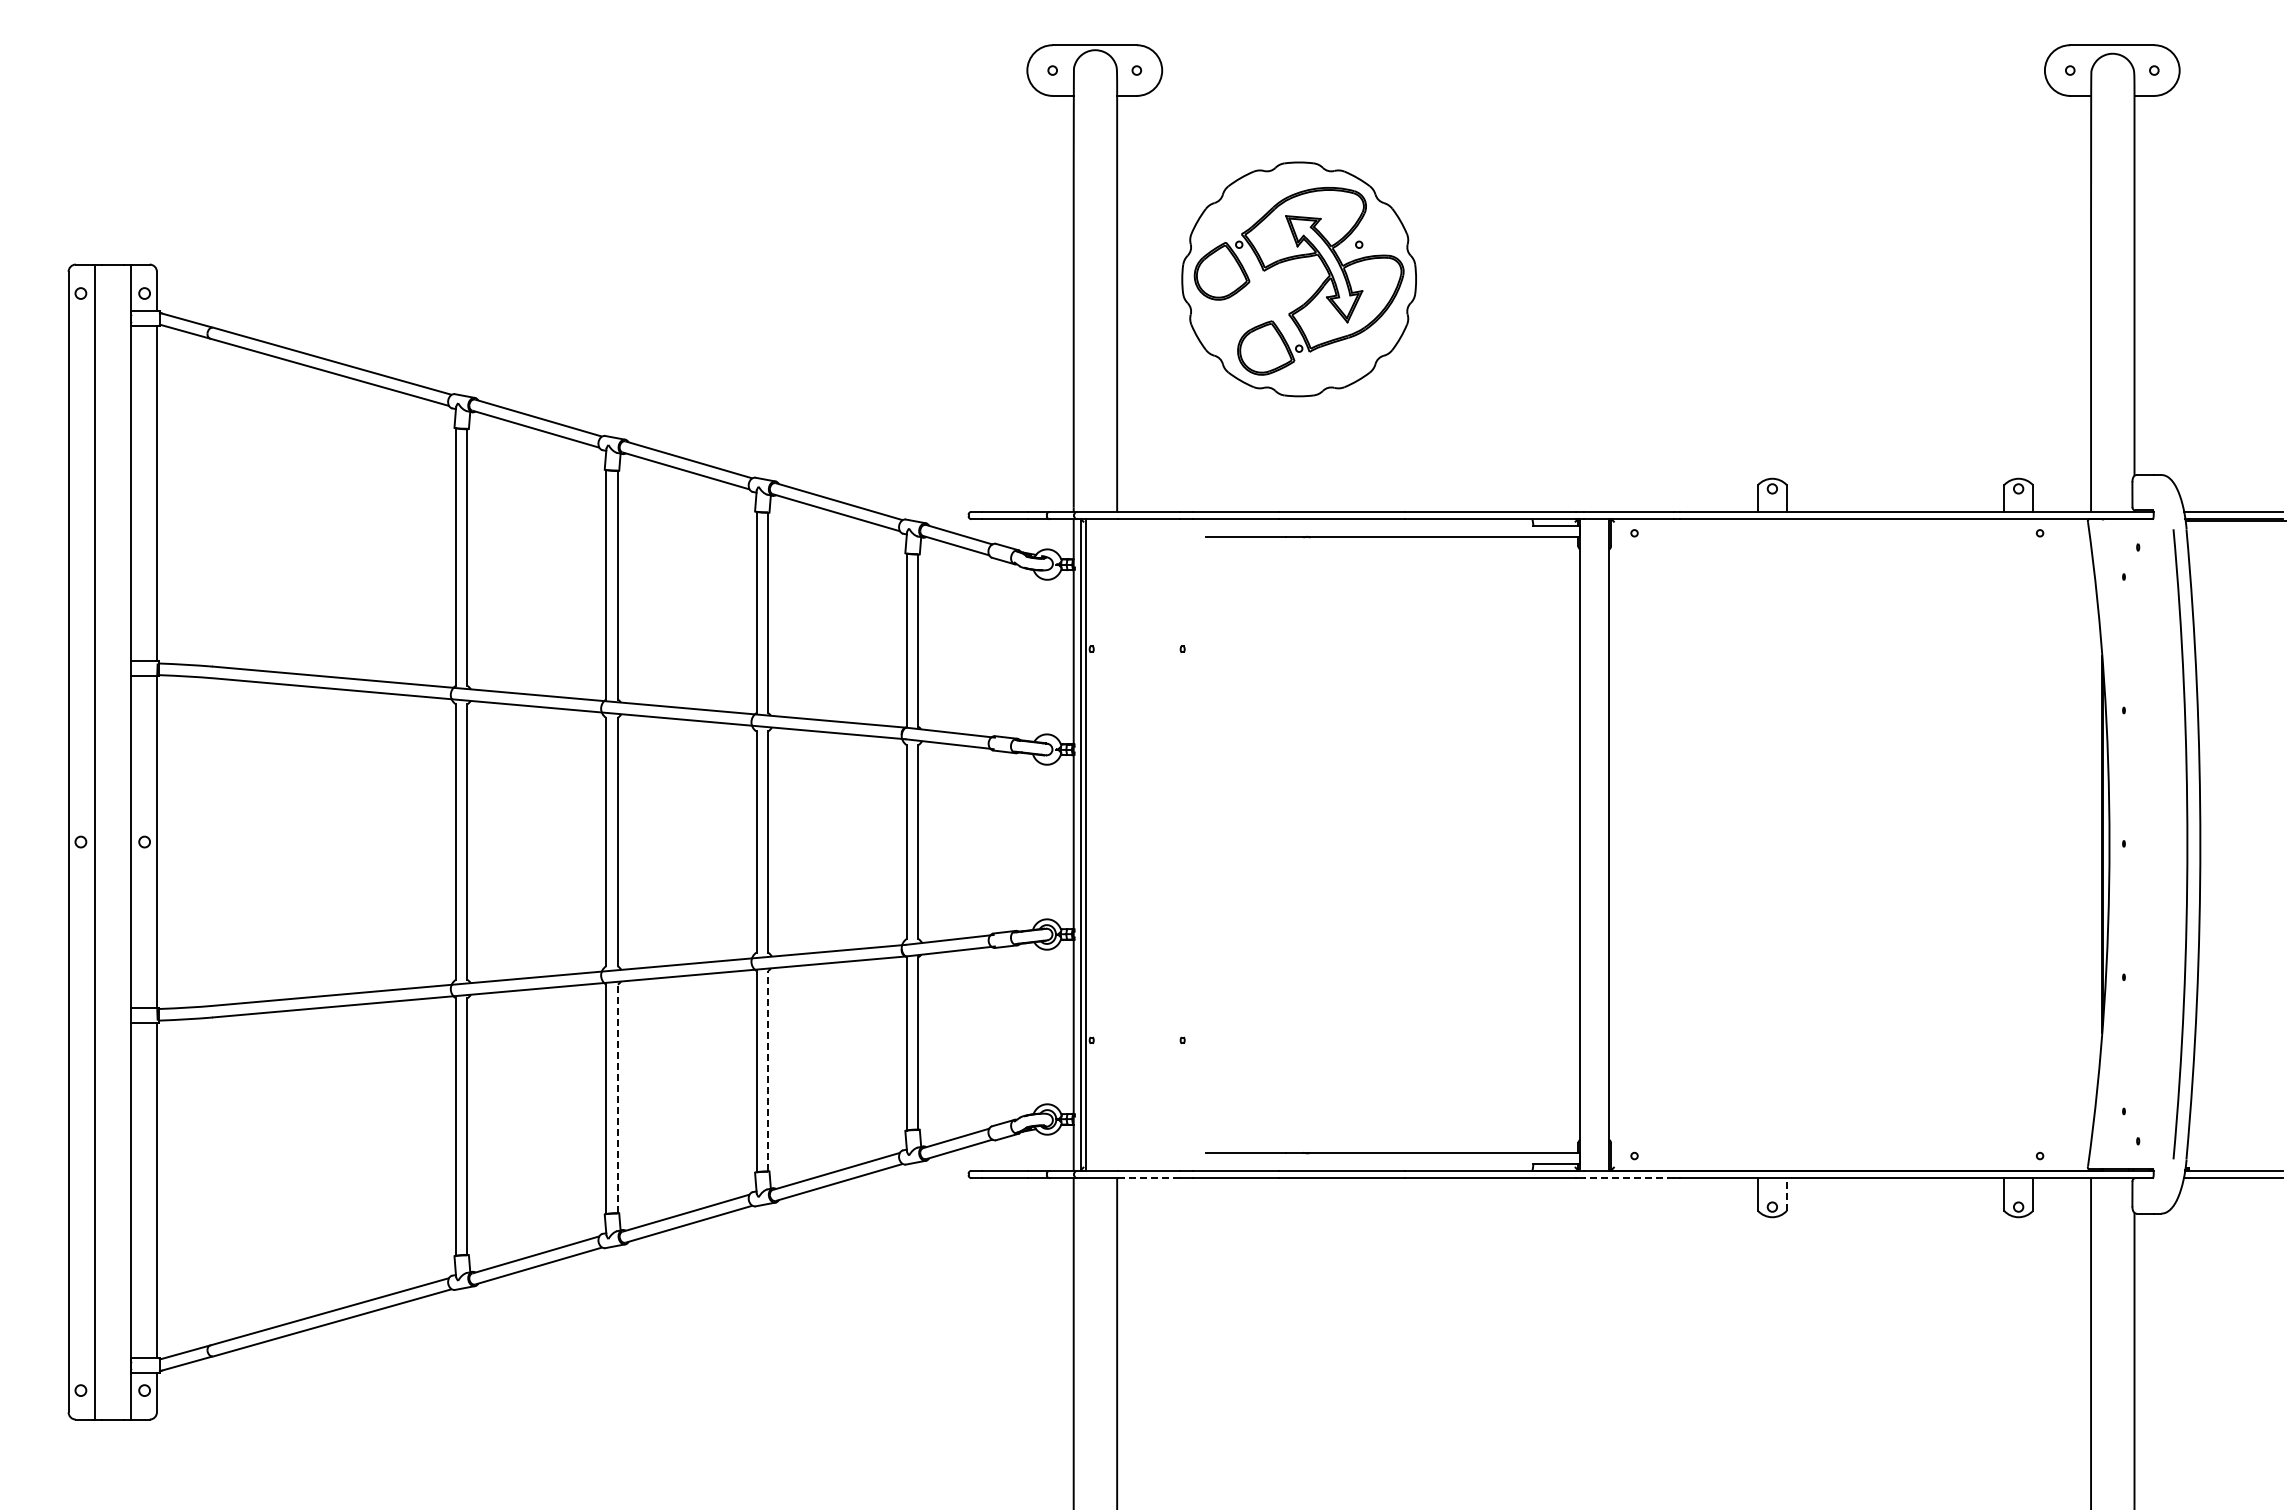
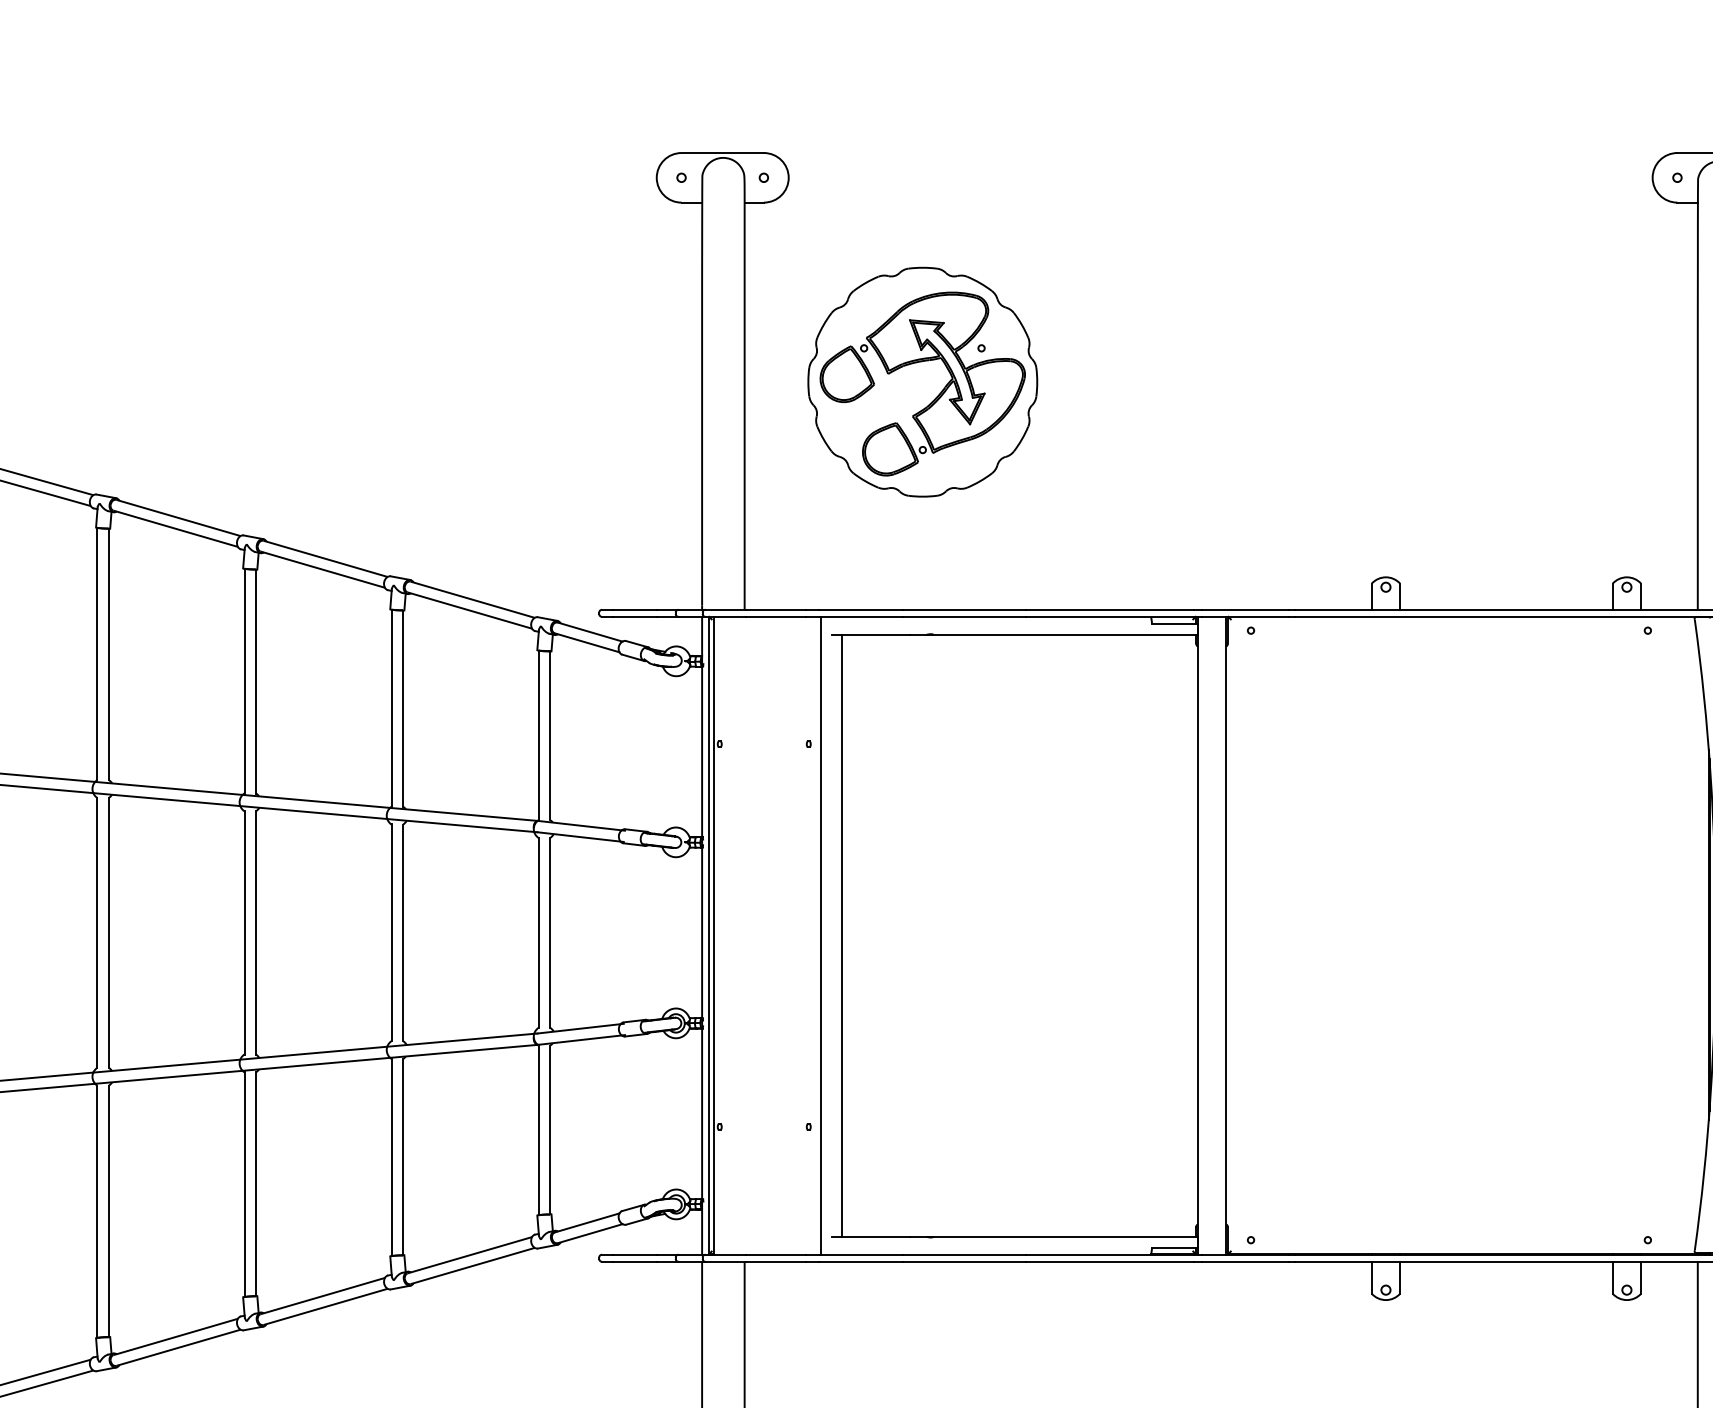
line: (1195, 844) -> (821, 935), added
line: (1216, 844) -> (841, 935), added
line: (768, 1070) -> (403, 1156), dashed -> solid
line: (617, 1098) -> (255, 1183), dashed -> solid
line: (1148, 1178) -> (775, 1262), dashed -> solid
line: (1628, 1178) -> (1245, 1262), dashed -> solid
line: (1786, 1193) -> (1399, 1276), dashed -> solid

